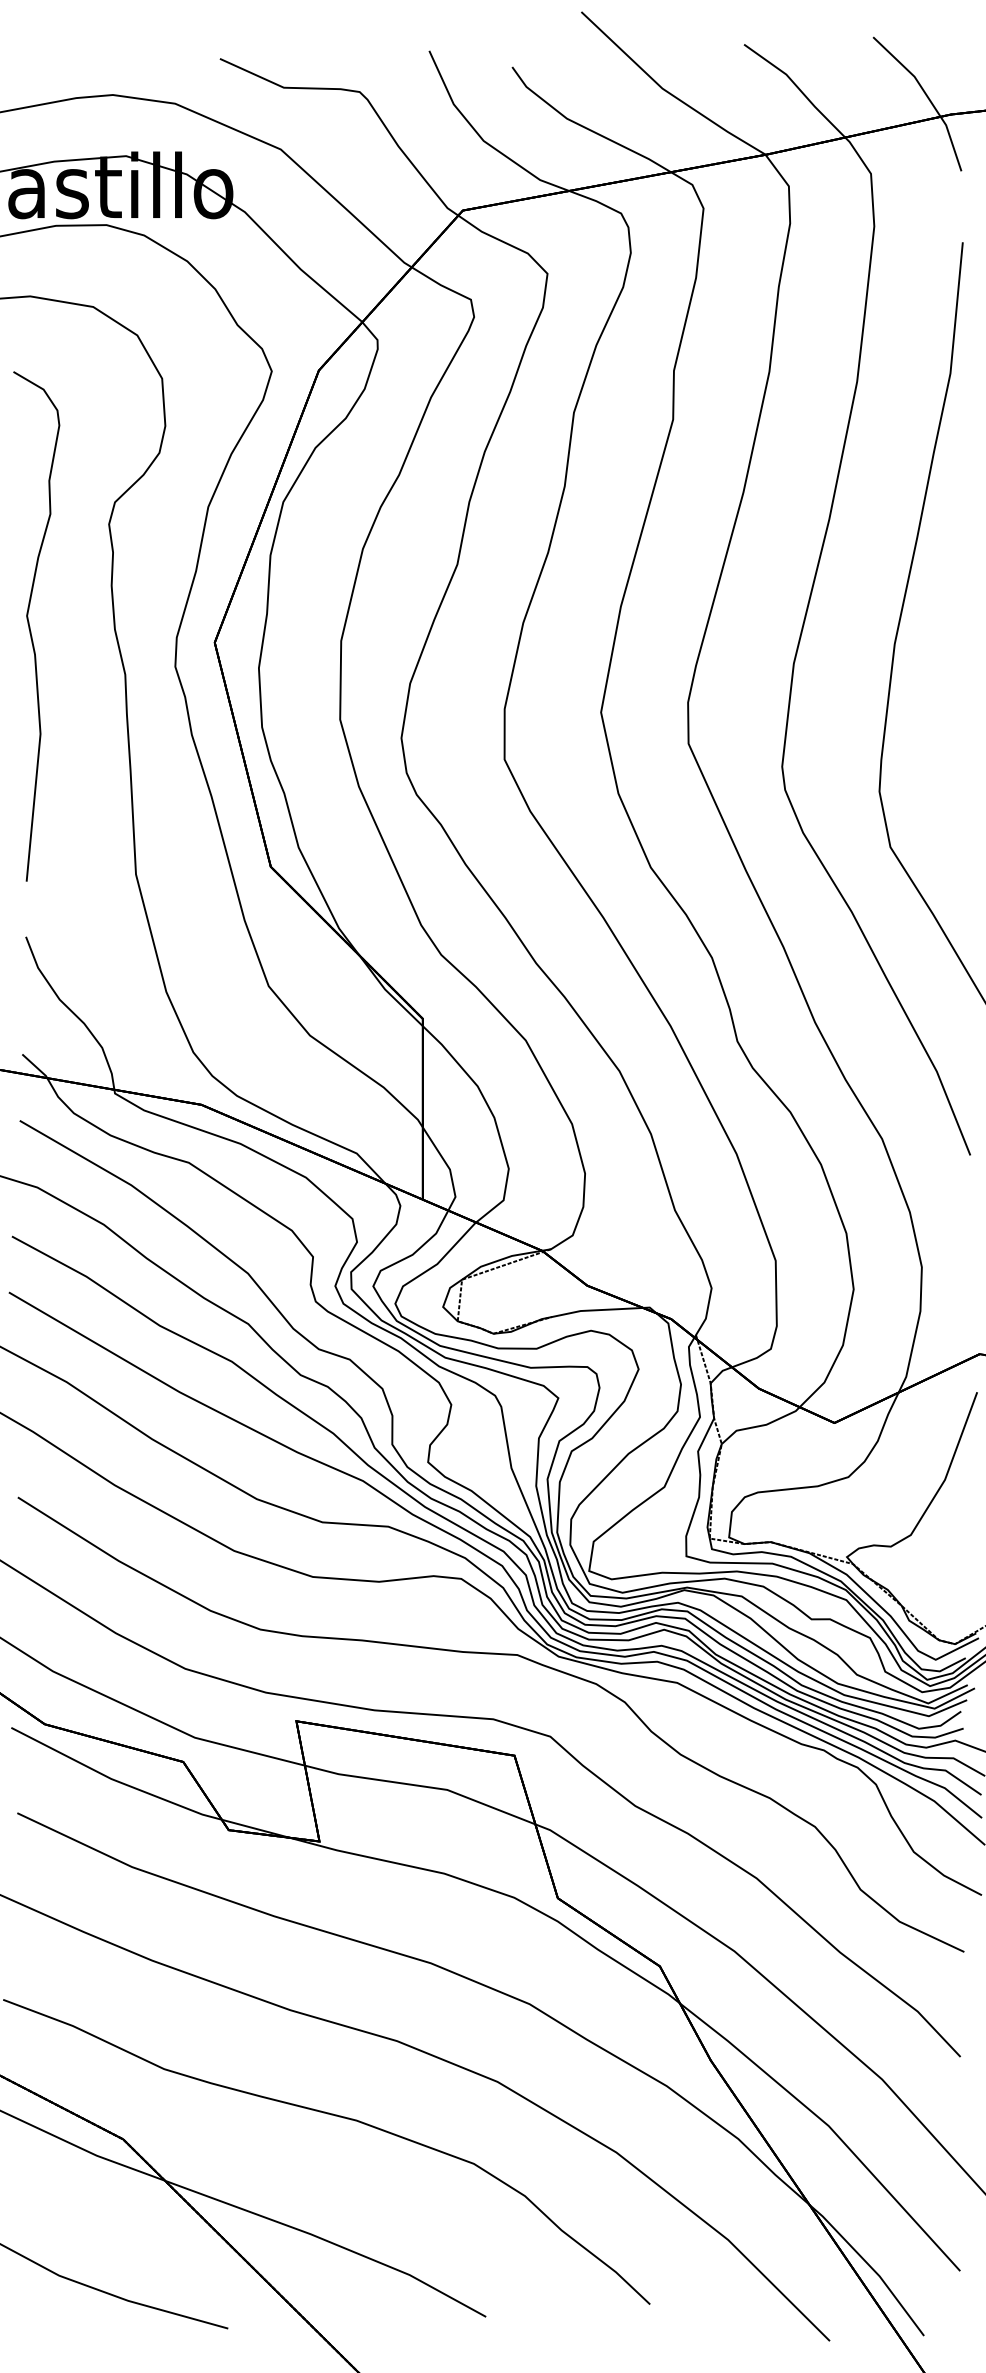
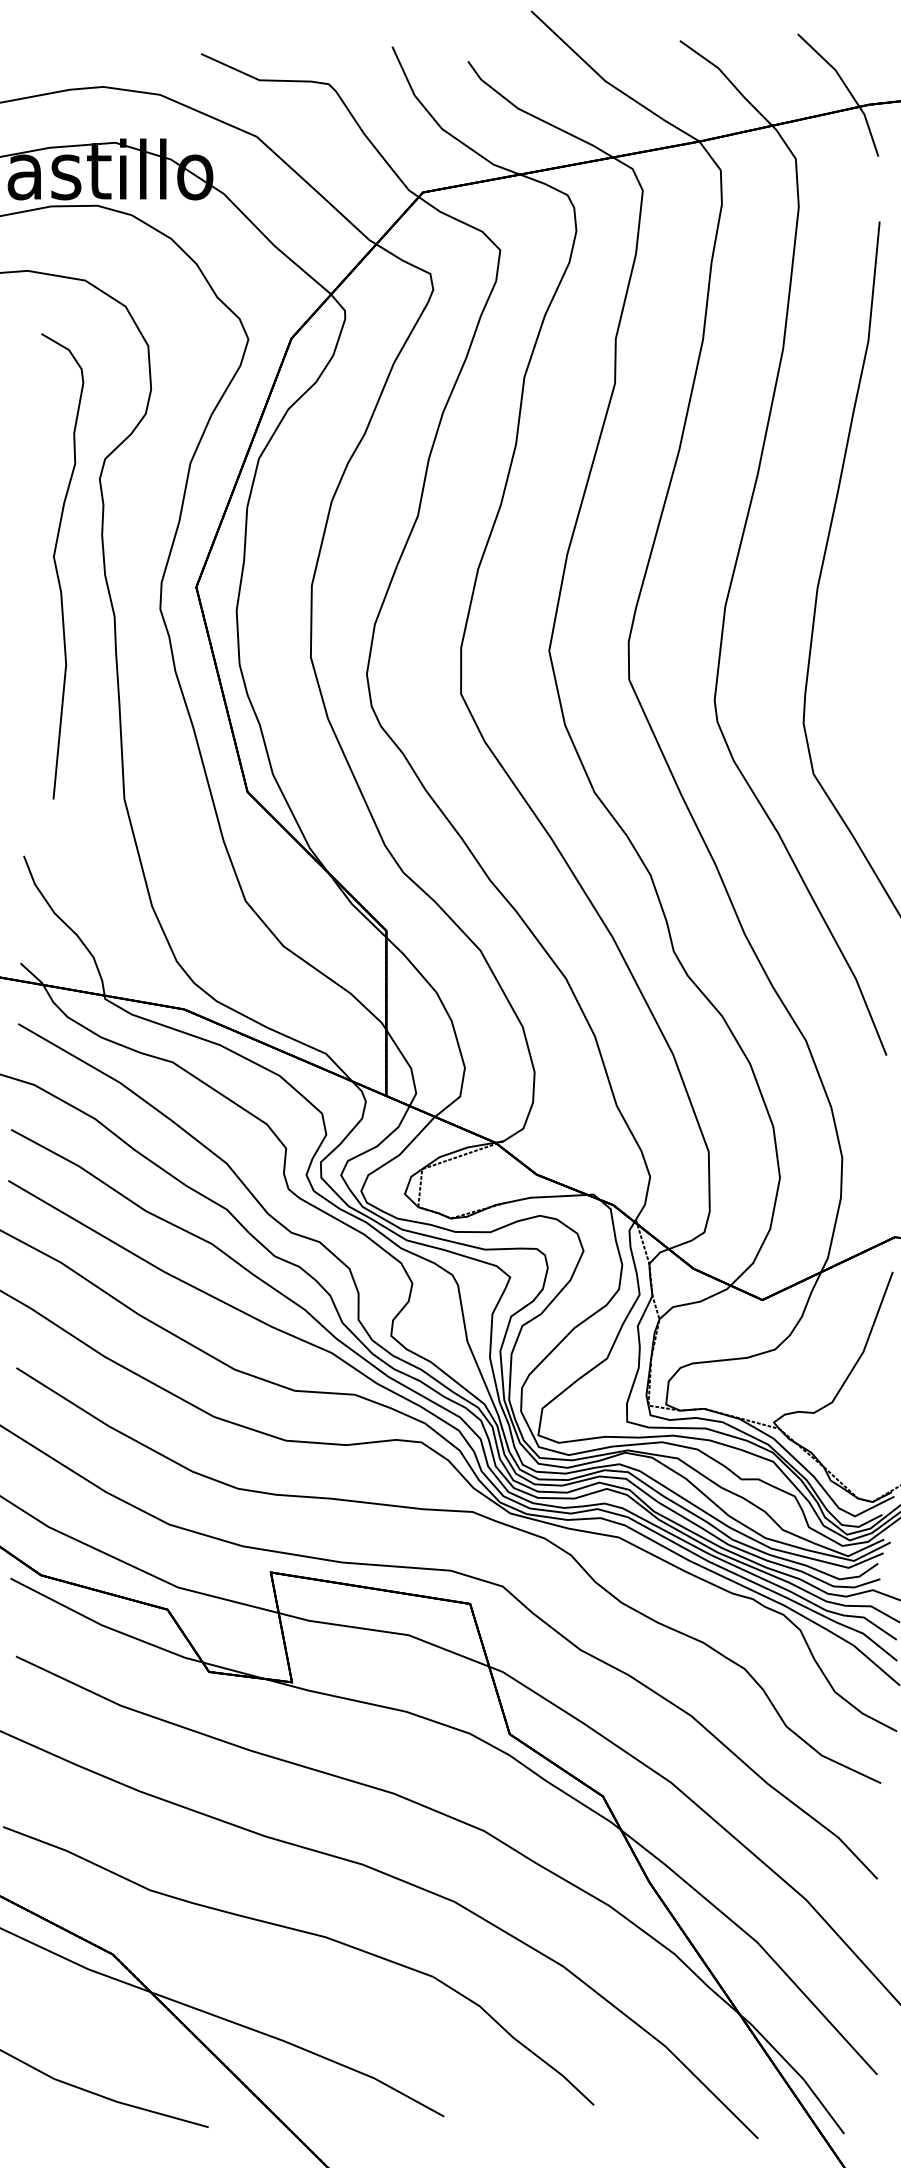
curve: (31, 628) -> (57, 568), moved

